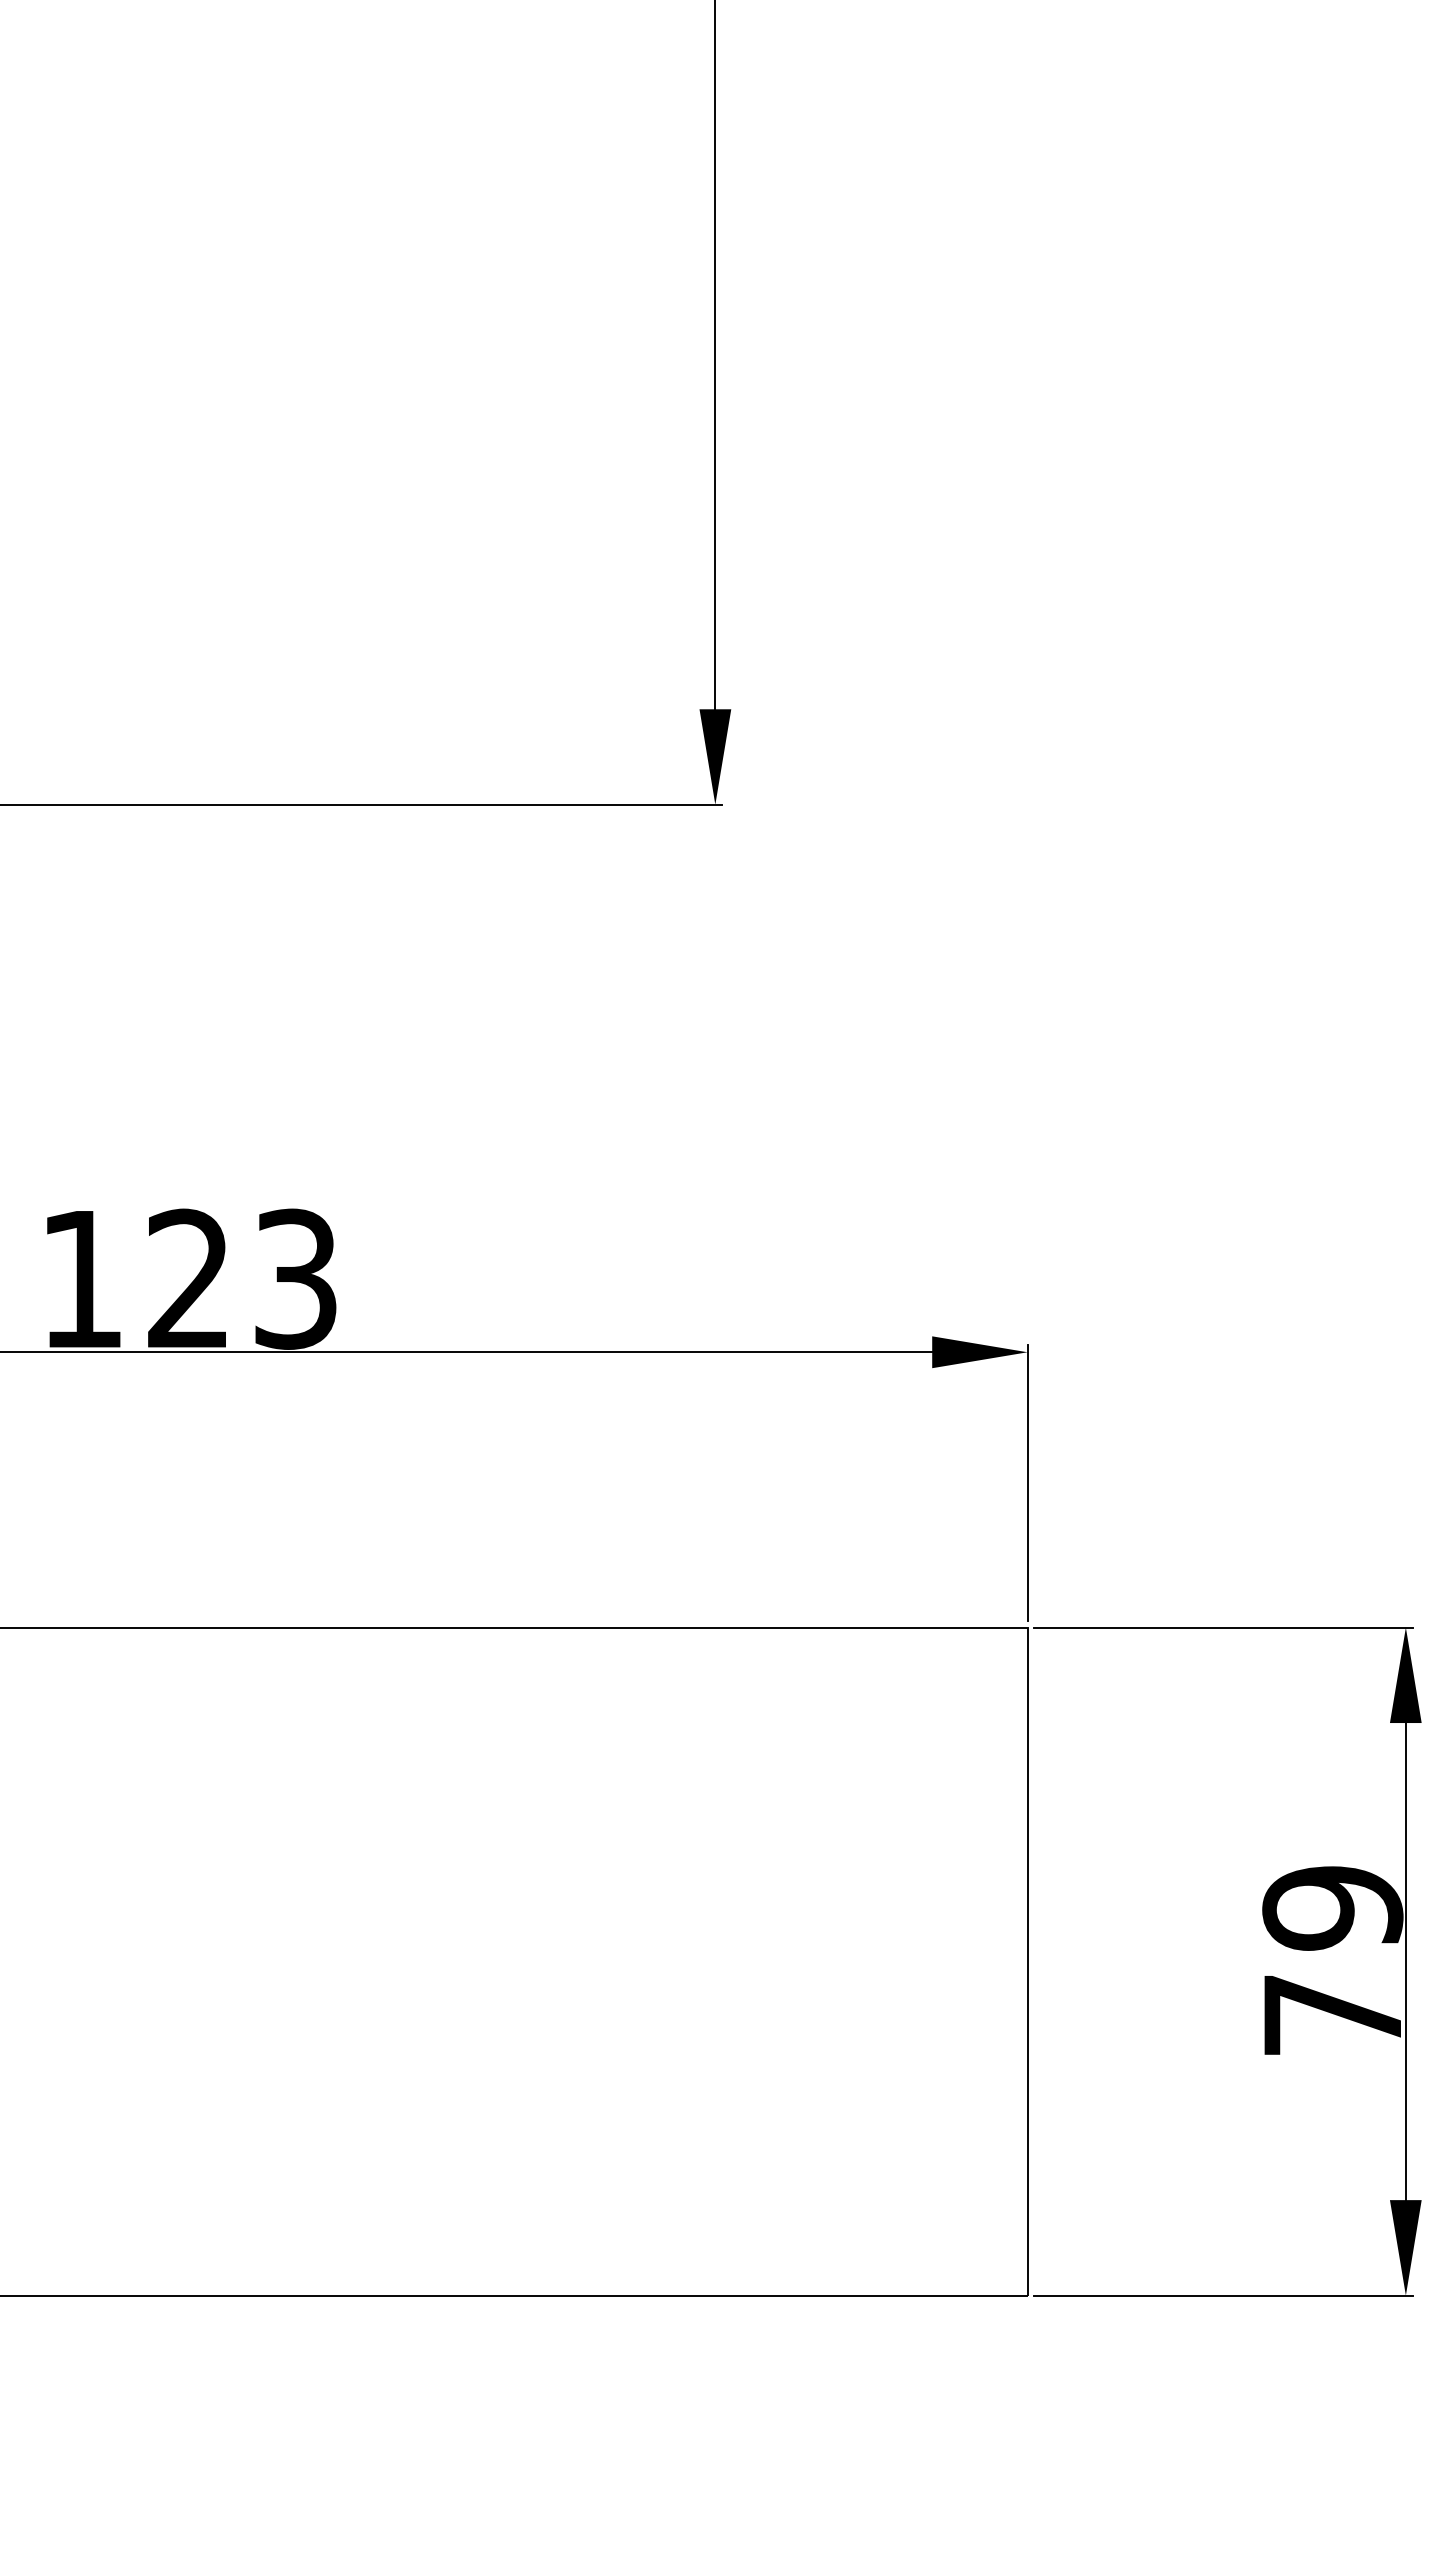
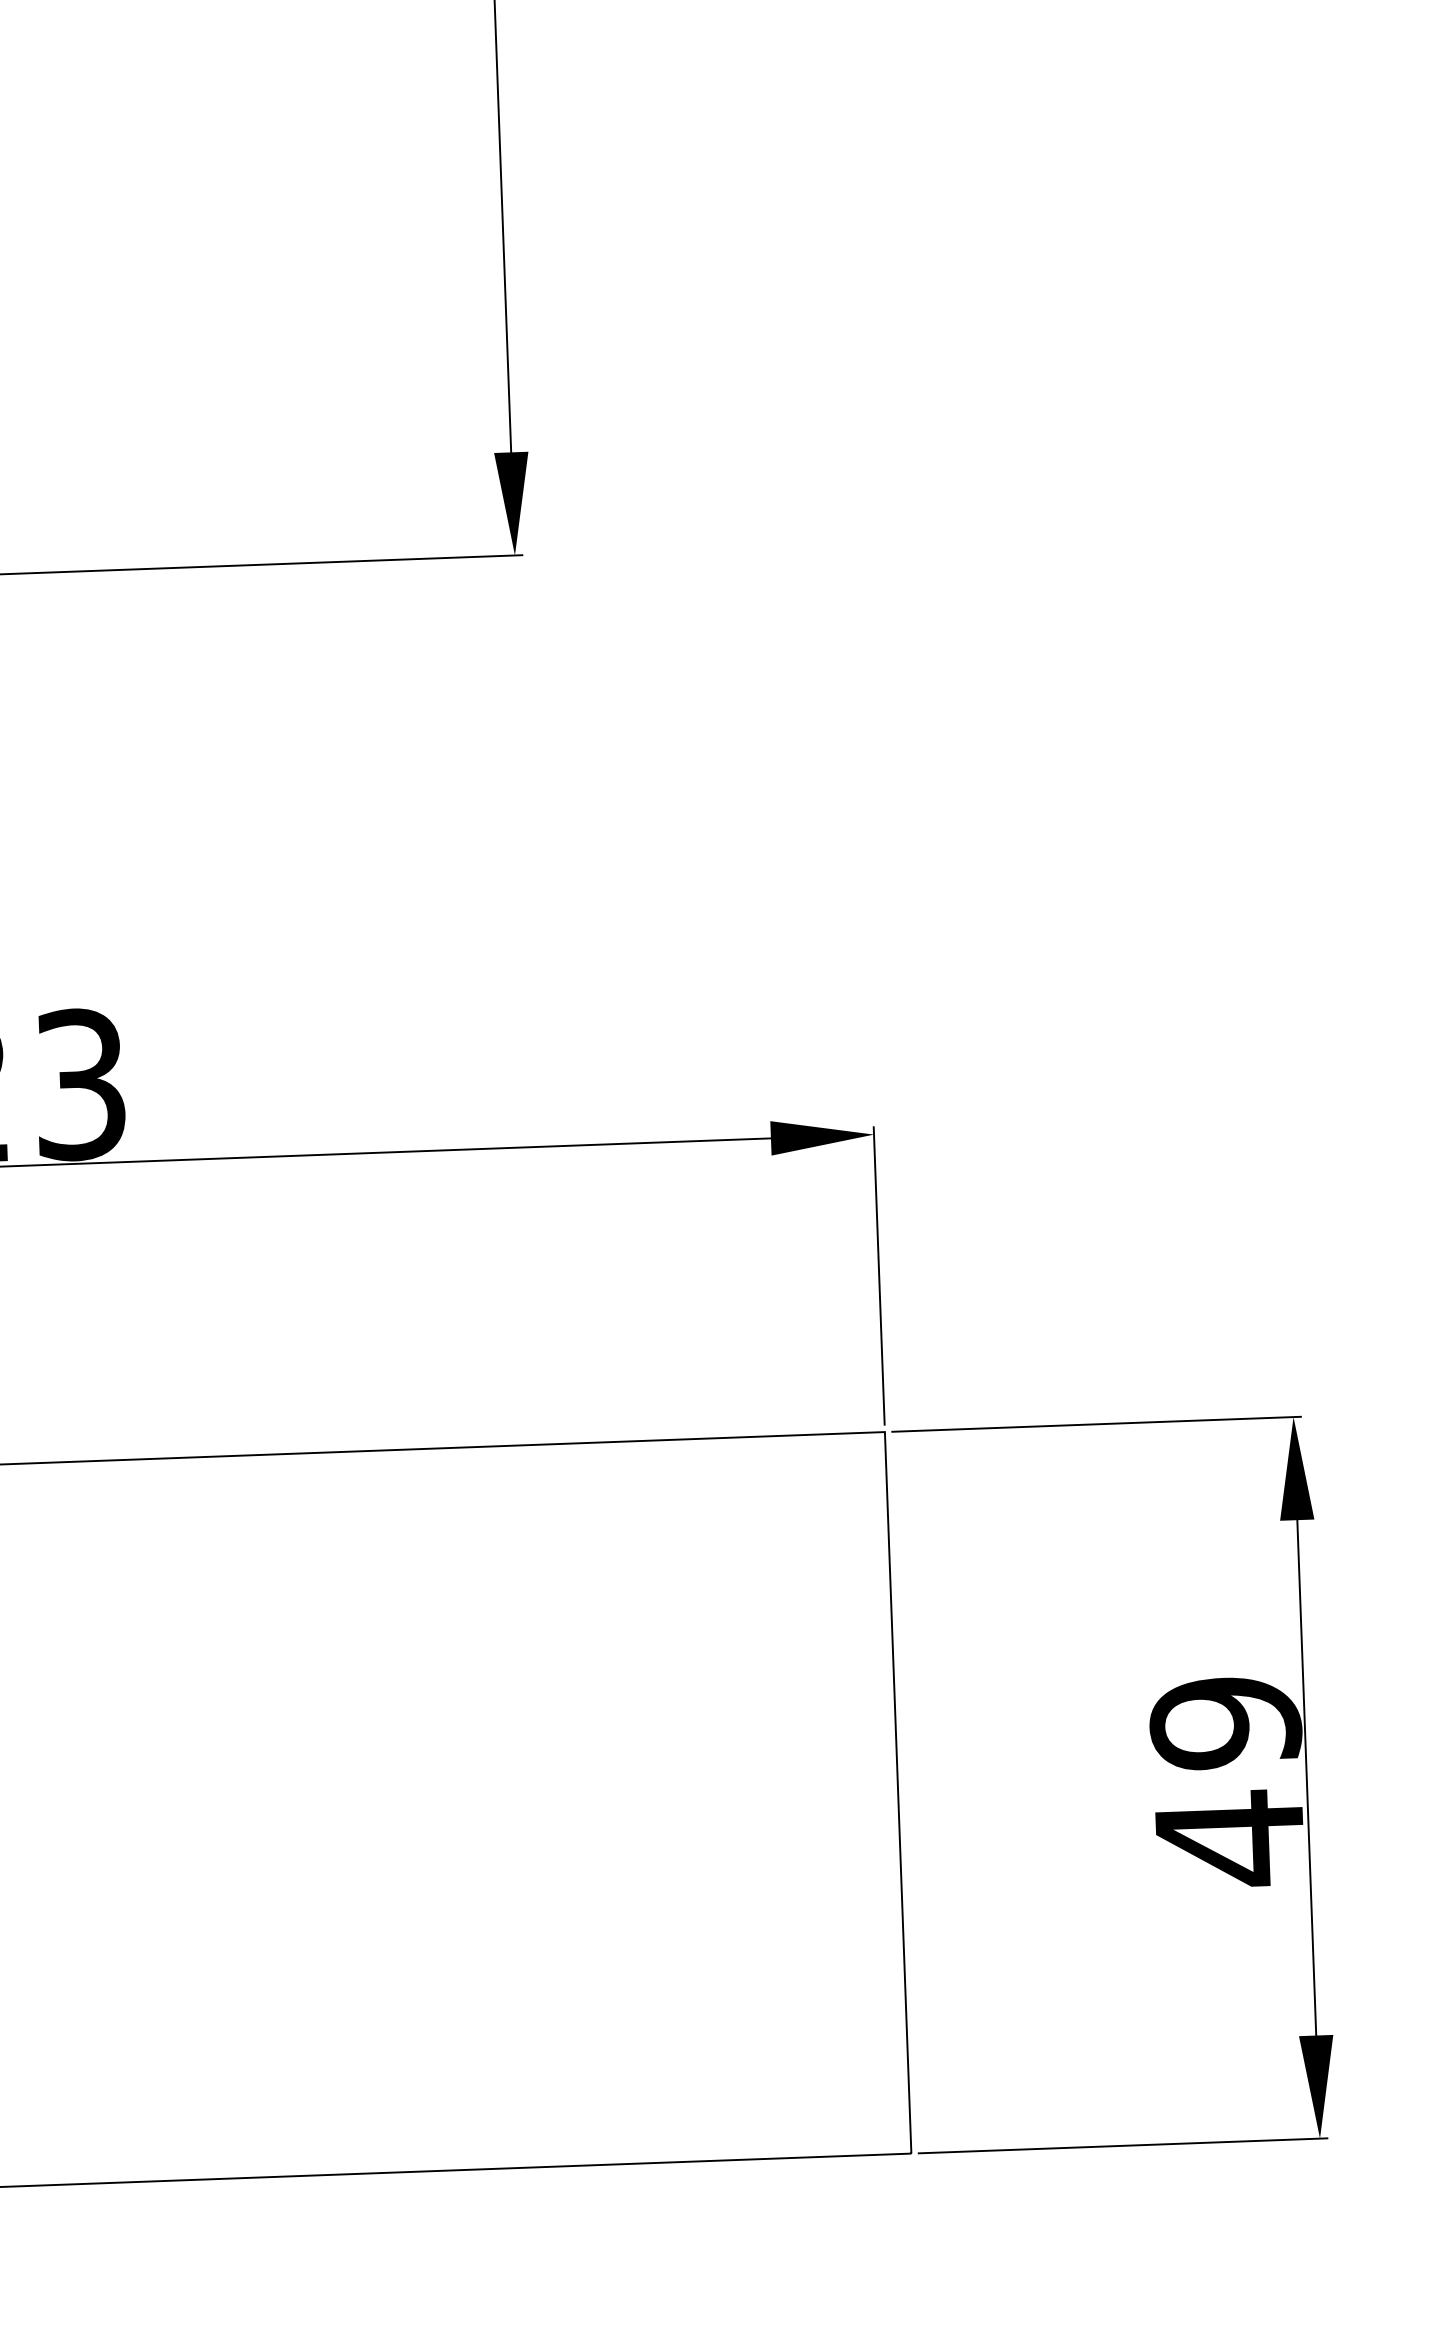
text: (1332, 2015) -> (1229, 1839), 79 -> 49

